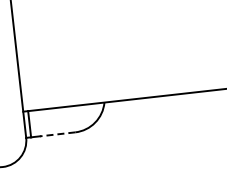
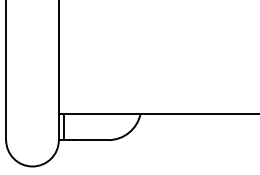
line: (57, 134) -> (90, 140), dashed -> solid

